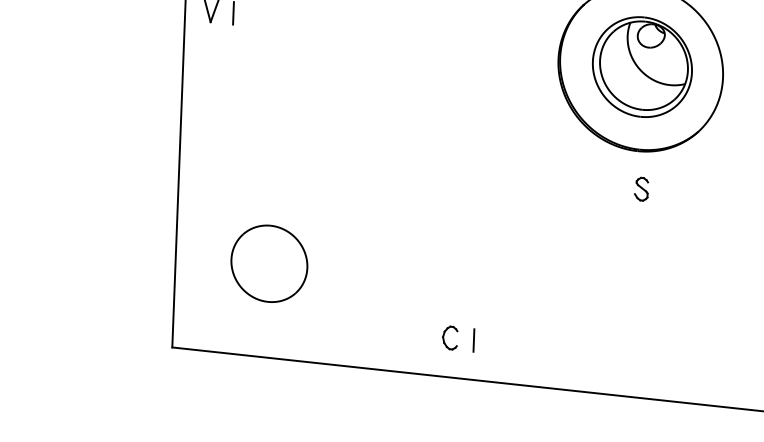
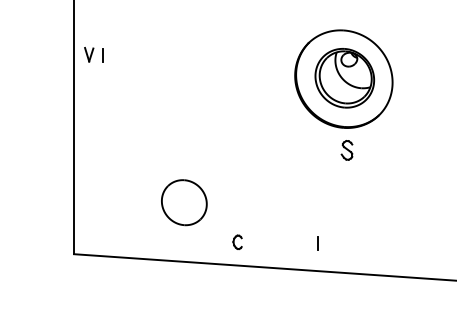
part: (640, 187) -> (346, 149), size x1.4
part: (269, 263) -> (184, 202), moved
line: (473, 340) -> (317, 243), moved

